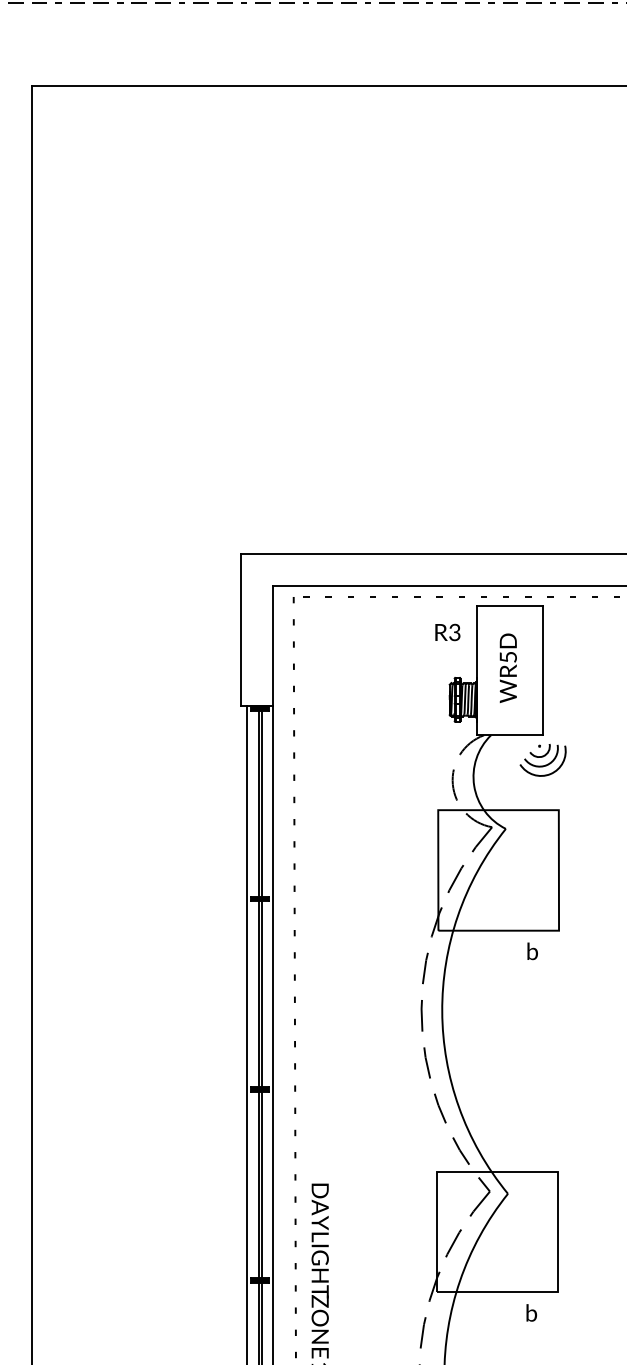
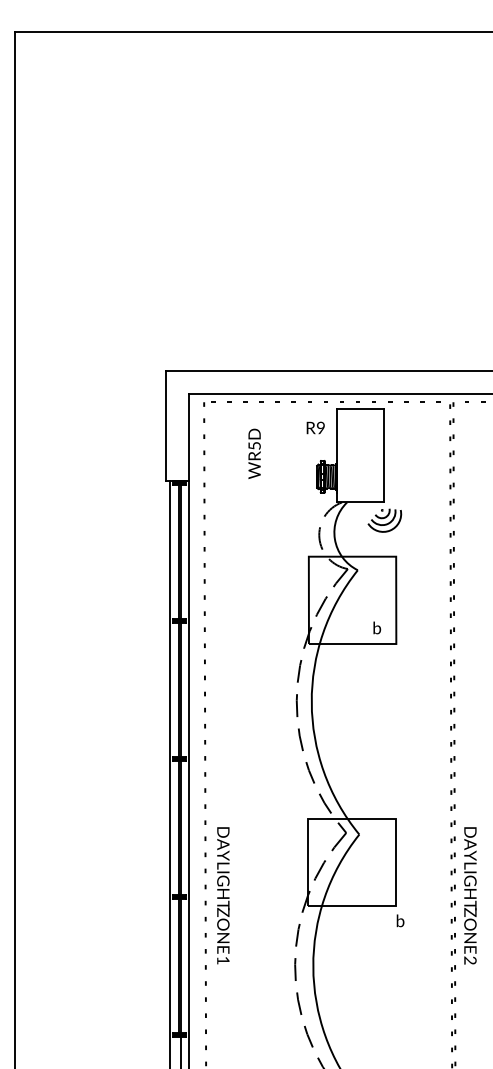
text: (454, 633) -> (320, 428), R3 -> R9
text: (508, 667) -> (254, 453), moved
text: (533, 950) -> (377, 627), moved
text: (531, 1312) -> (400, 920), moved

